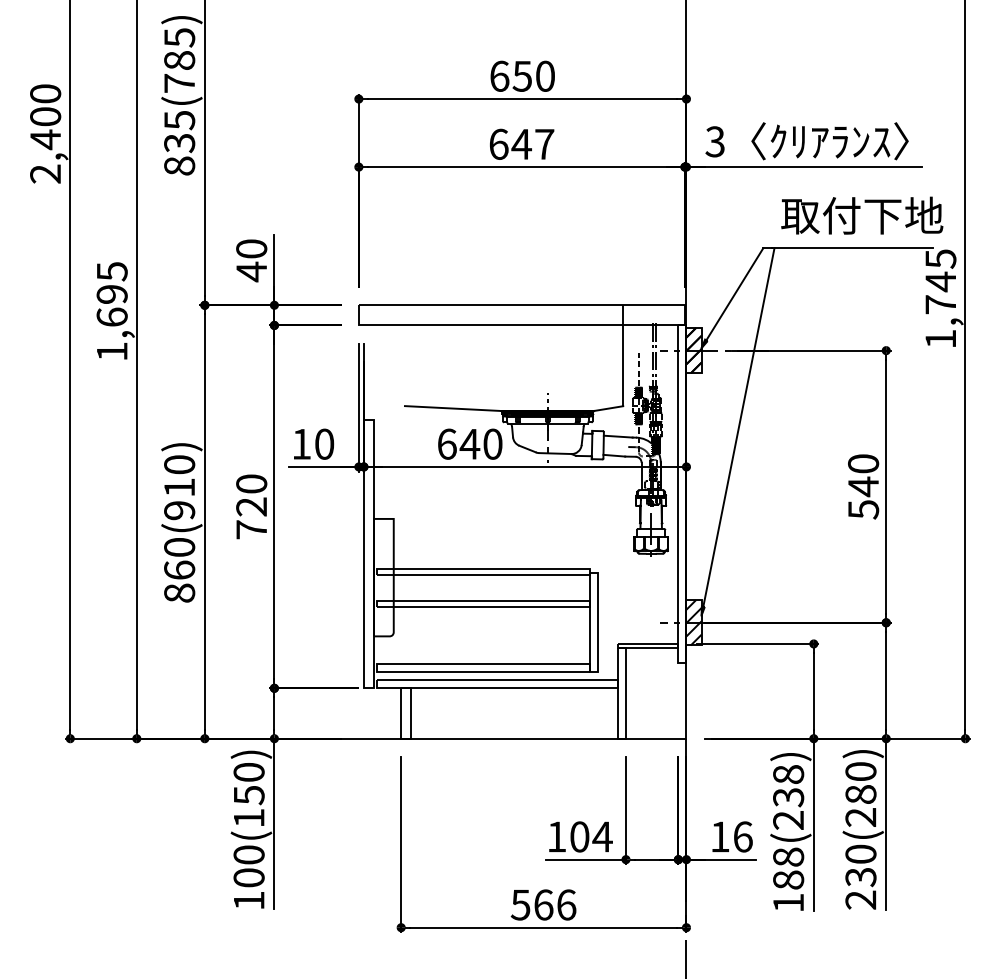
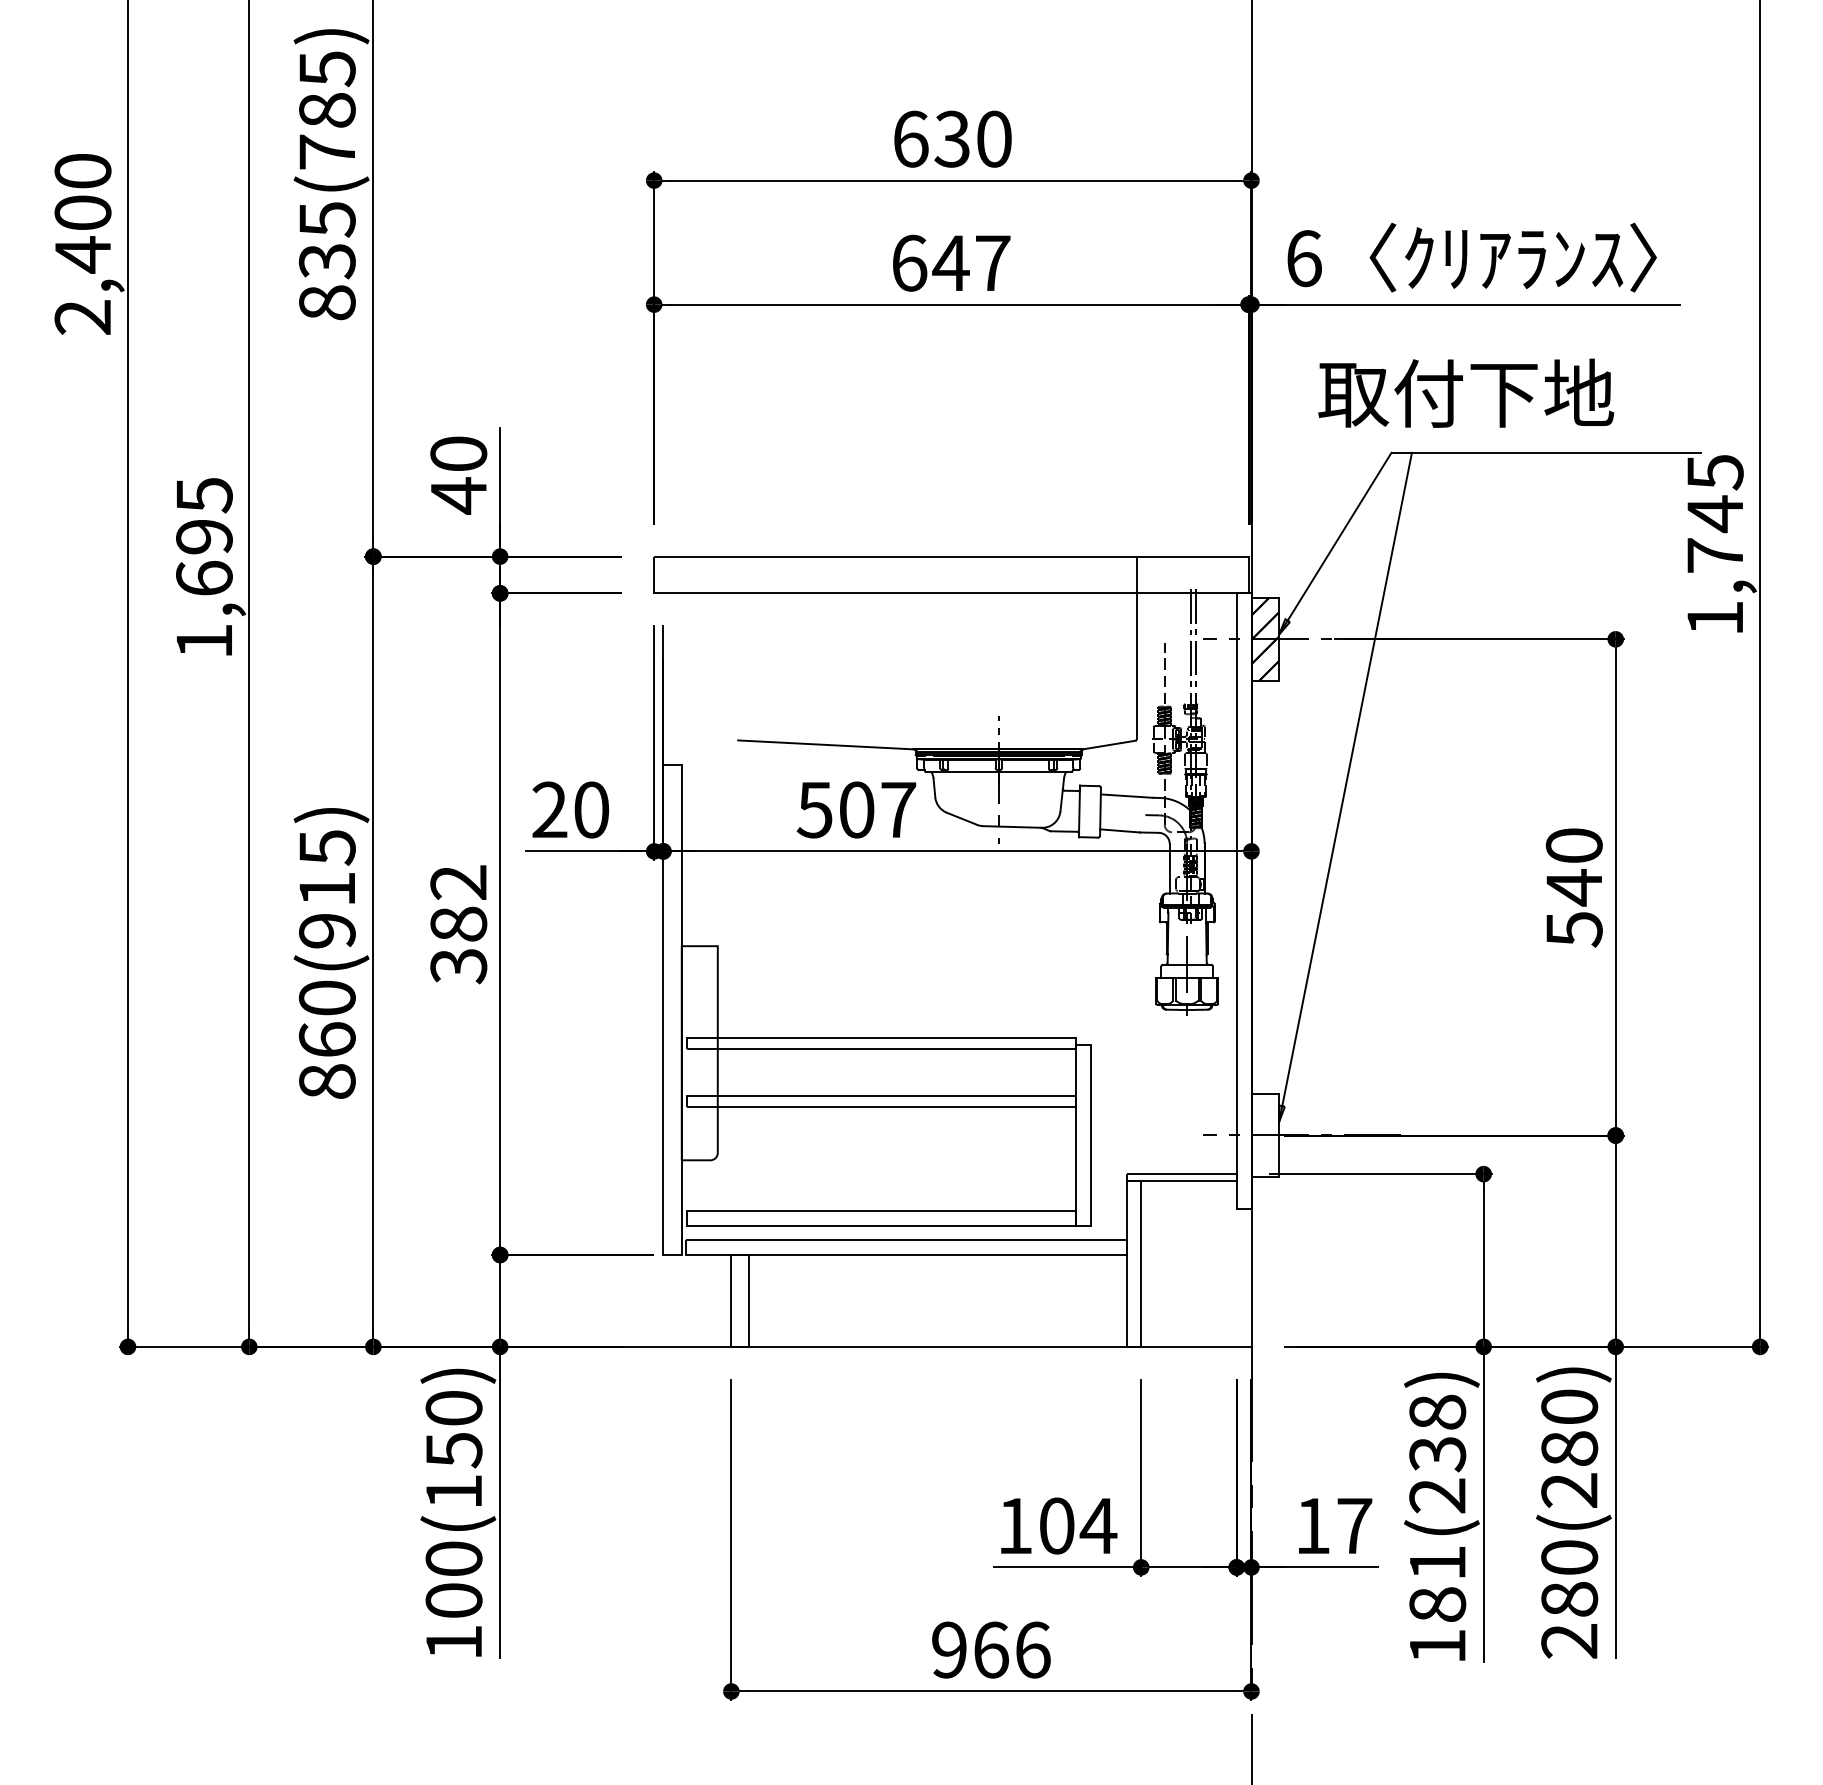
text: (521, 75) -> (950, 137), 650 -> 630
text: (715, 141) -> (1304, 257), 3 -> 6
text: (862, 215) -> (1466, 392), moved
text: (301, 443) -> (549, 808), 10 -> 20
text: (469, 443) -> (855, 808), 640 -> 507
text: (179, 464) -> (327, 846), 860(910) -> 860(915)
text: (251, 506) -> (458, 923), 720 -> 382
hatch: (693, 622) -> (1264, 1134), removed
text: (742, 836) -> (1353, 1525), 16 -> 17
text: (788, 856) -> (1437, 1561), 188(238) -> 181(238)
text: (860, 877) -> (1568, 1599), 230(280) -> 280(280)
text: (520, 904) -> (948, 1649), 566 -> 966

